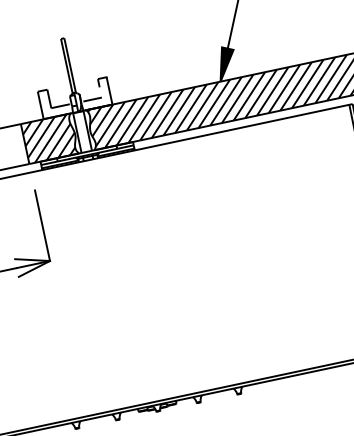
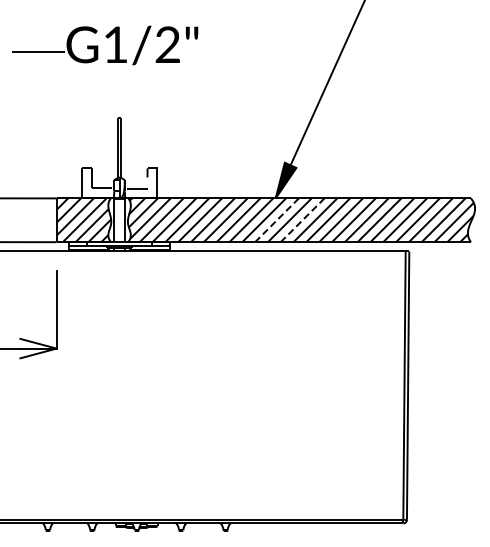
line: (249, 96) -> (302, 220), solid -> dashed
line: (225, 101) -> (276, 220), solid -> dashed

